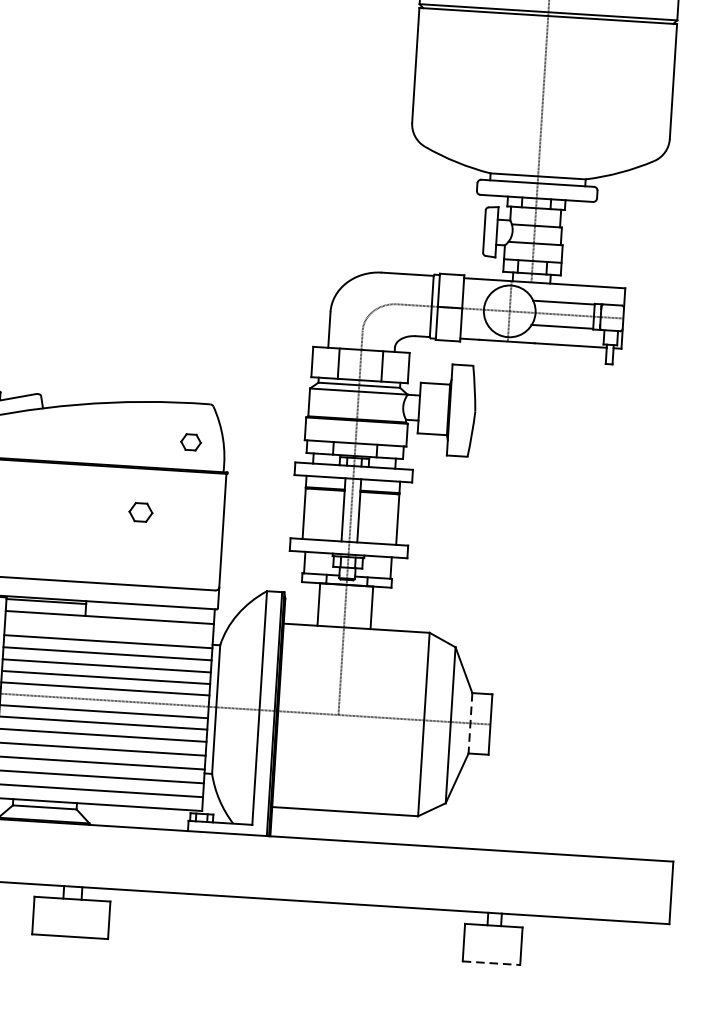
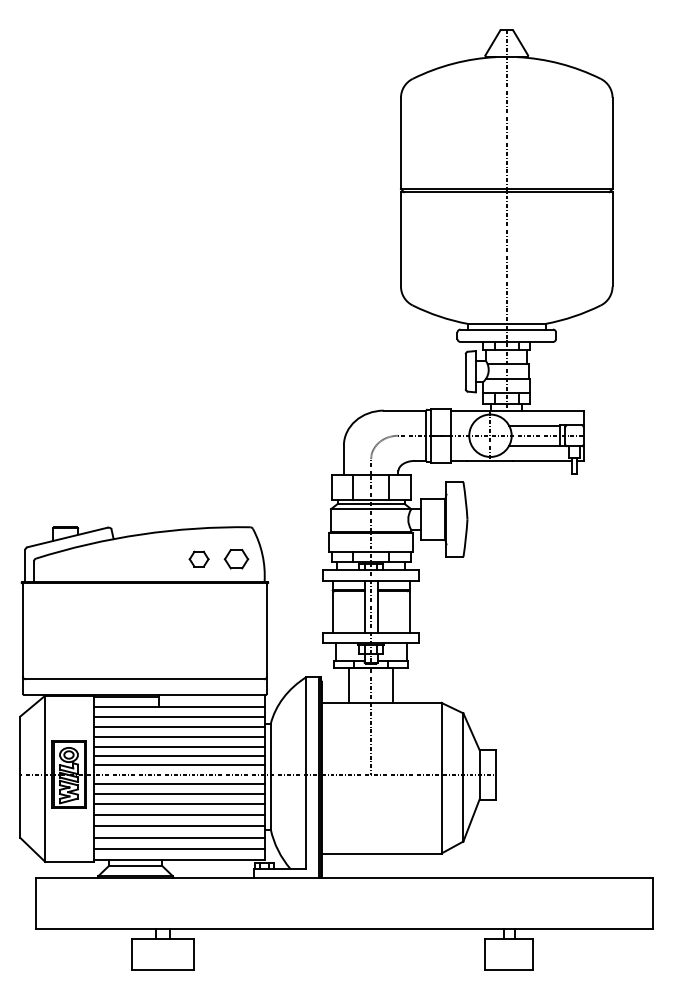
part: (191, 442) -> (236, 559), size x1.43
part: (140, 511) -> (198, 558), moved
line: (108, 629) -> (178, 716), added
line: (470, 722) -> (479, 774), dashed -> solid
line: (491, 963) -> (509, 970), dashed -> solid

